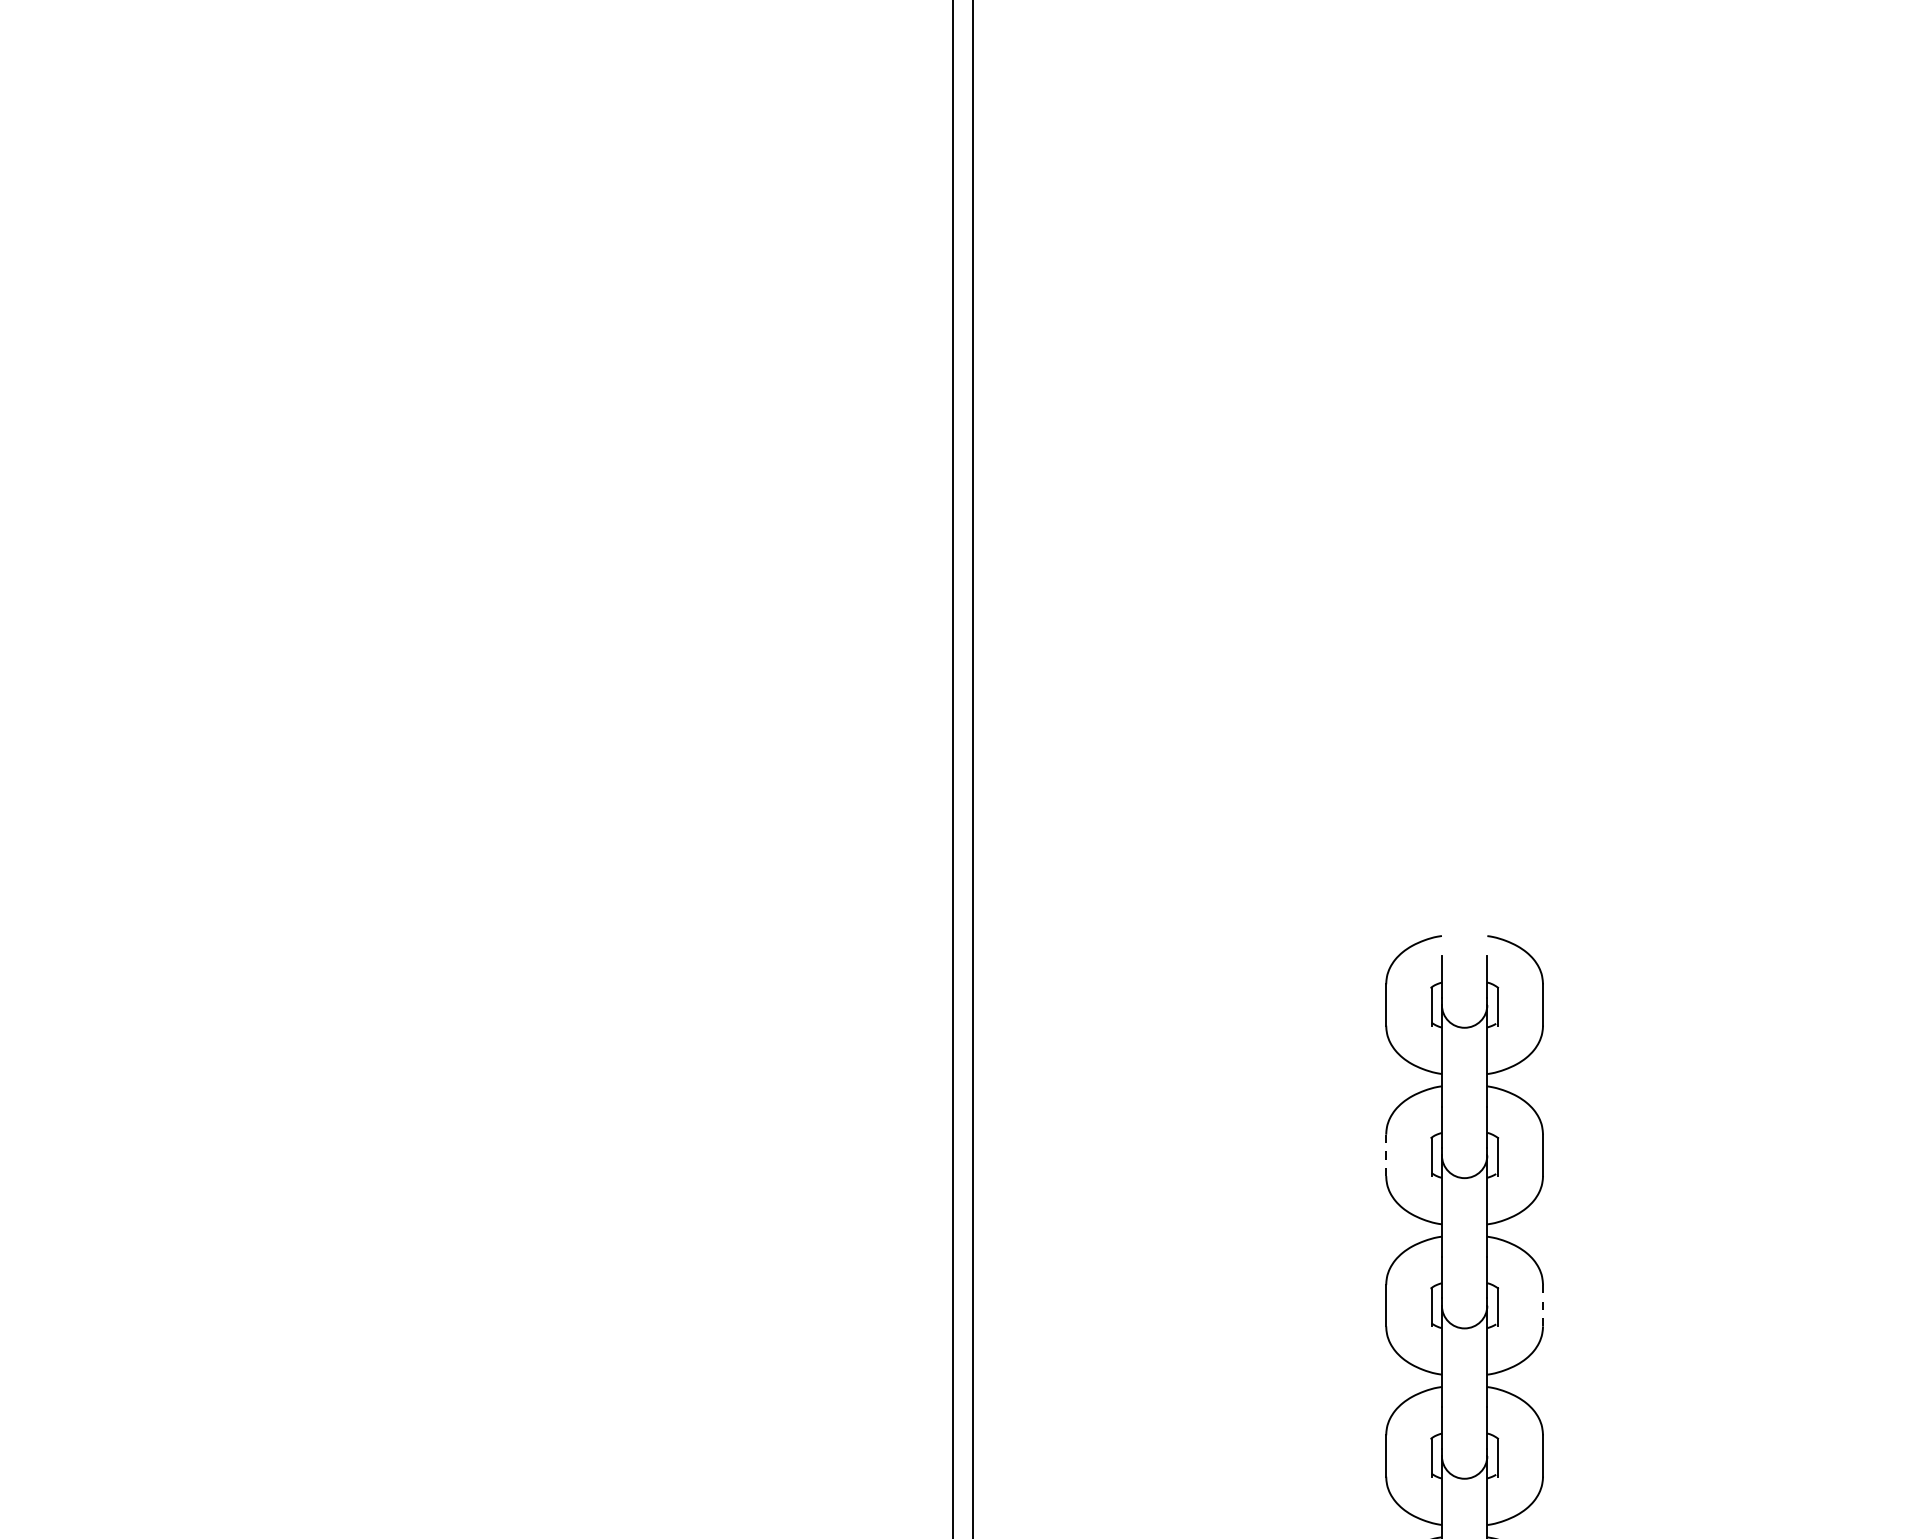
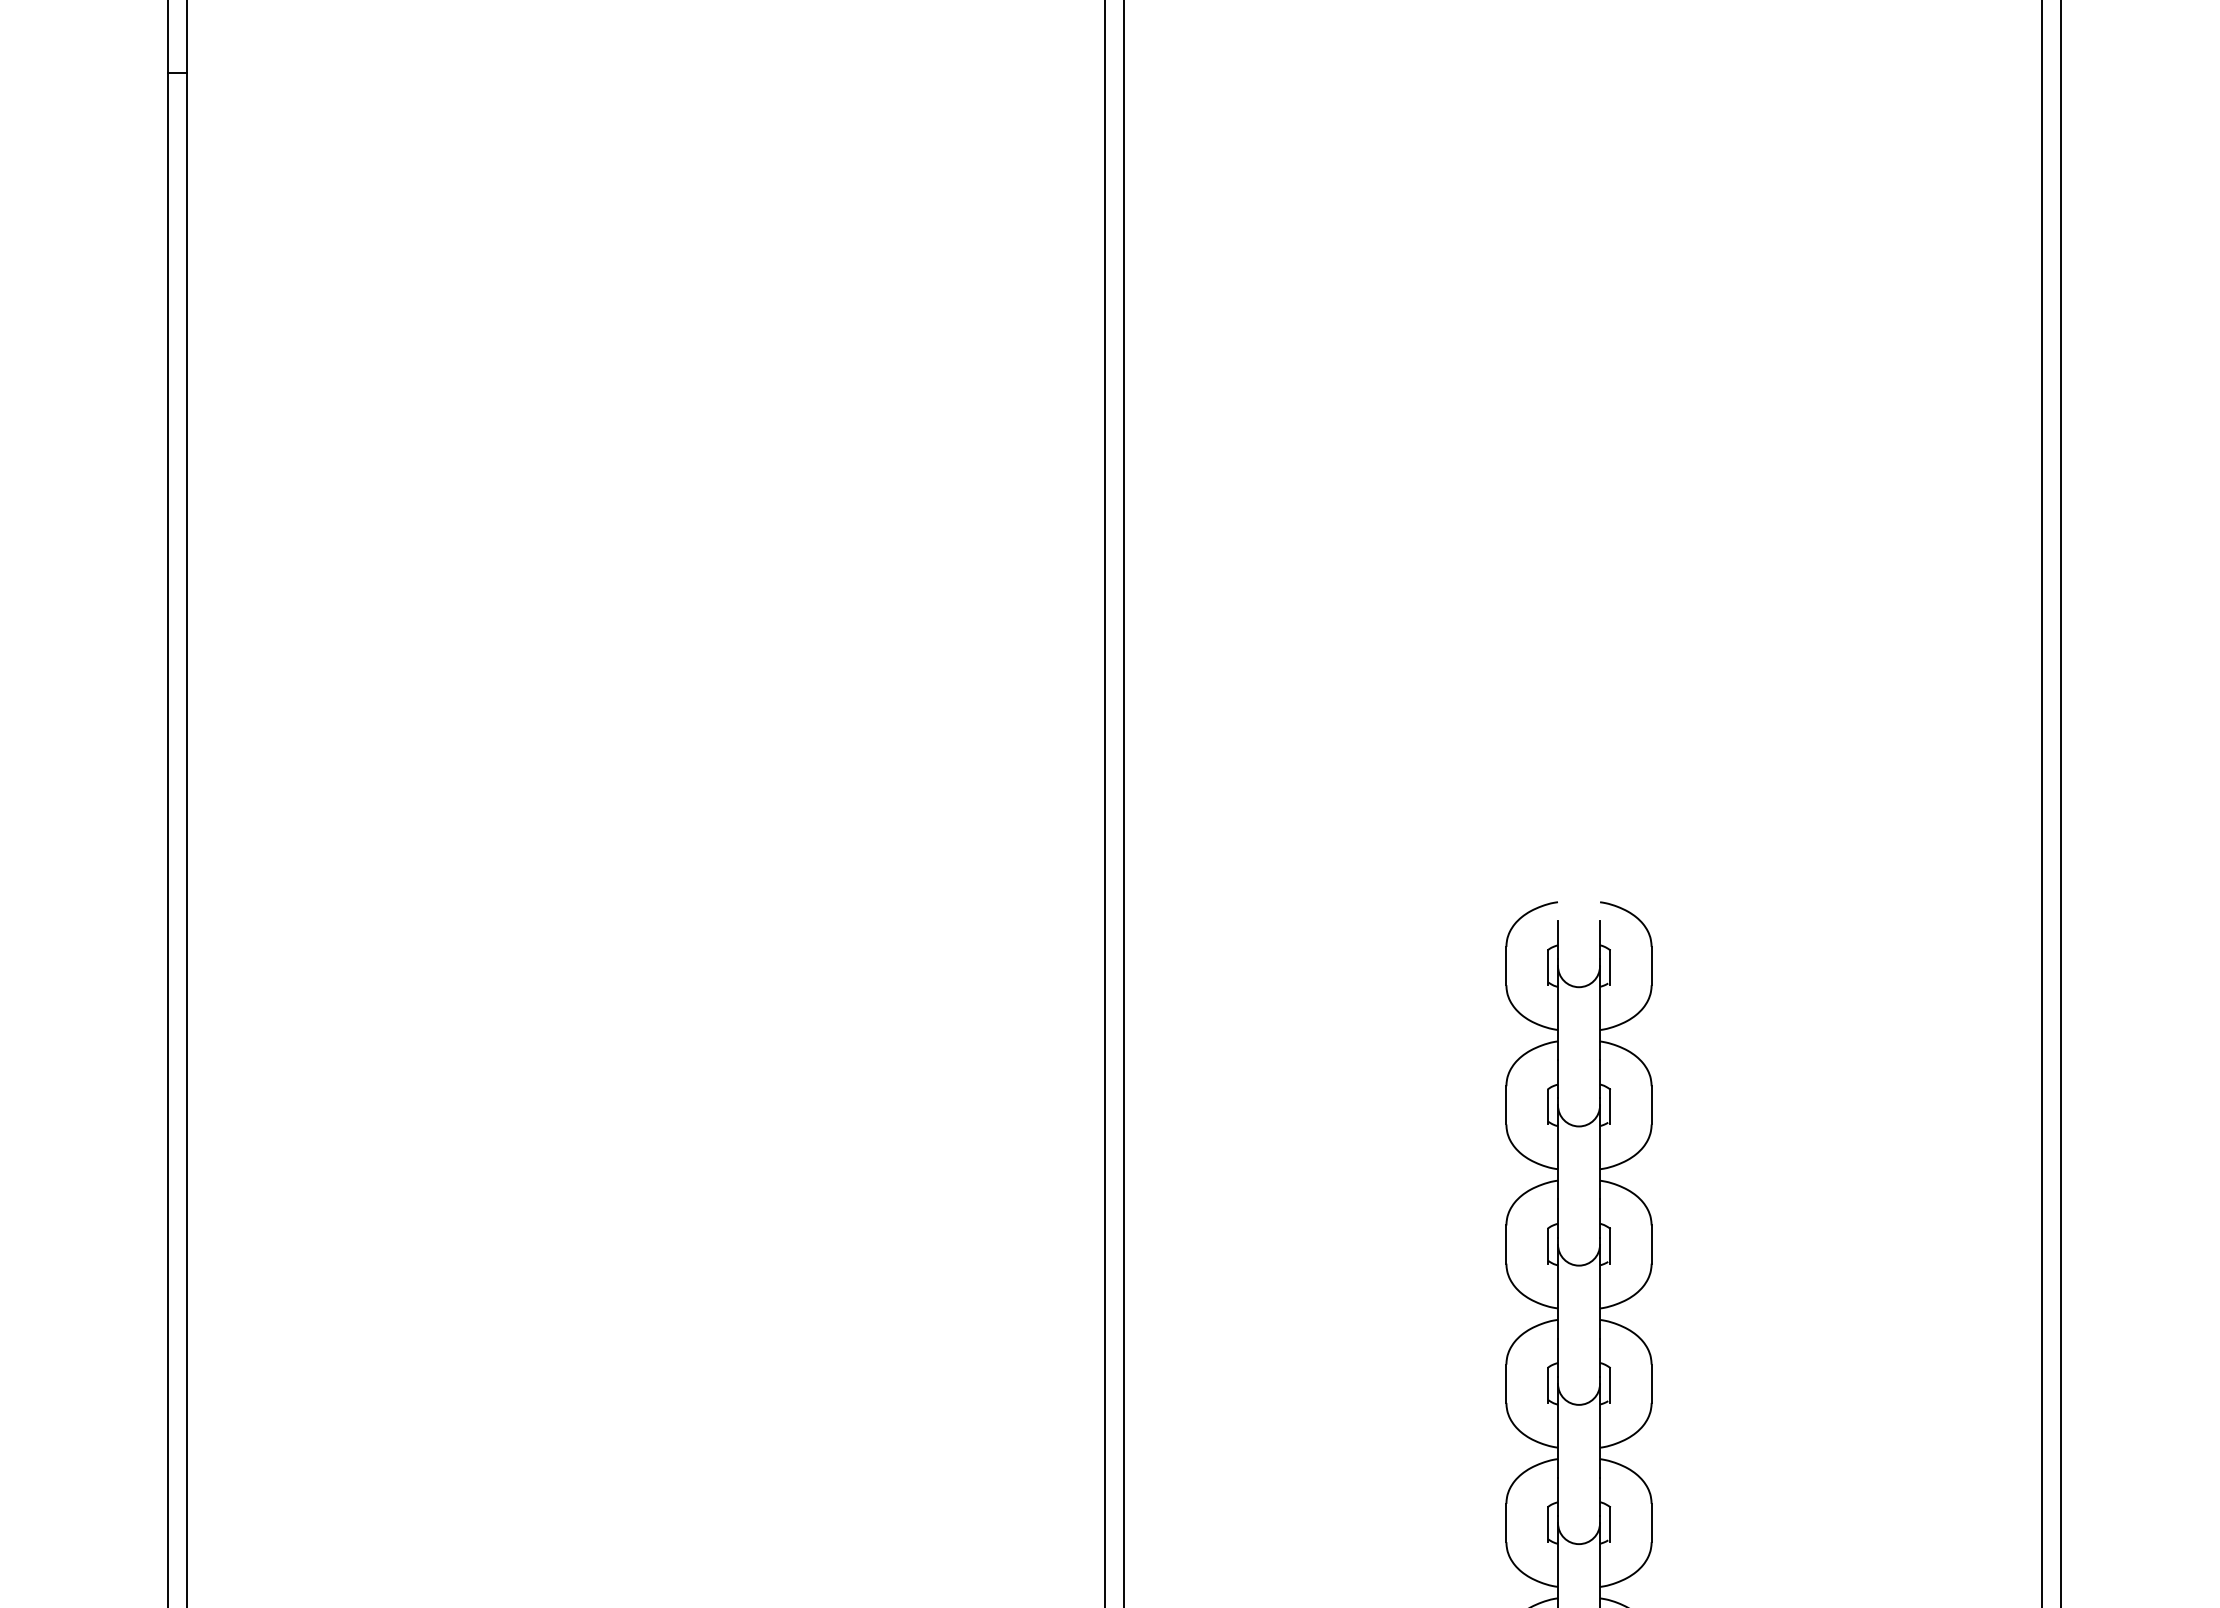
line: (1386, 1155) -> (1506, 1105), dashed -> solid
line: (1542, 1305) -> (1651, 1244), dashed -> solid

